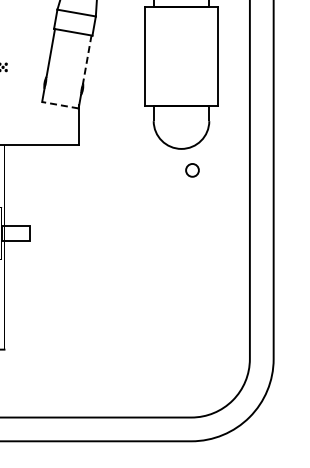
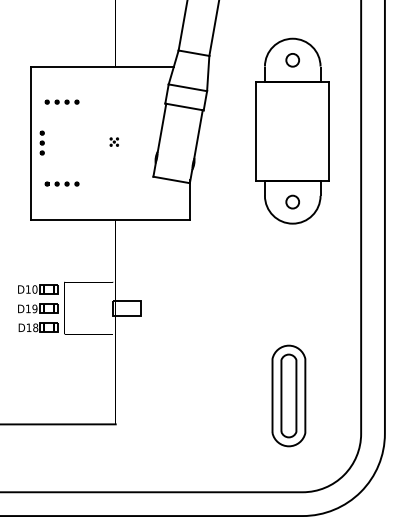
line: (87, 59) -> (198, 134), dashed -> solid
line: (60, 104) -> (171, 179), dashed -> solid
circle: (192, 169) -> (292, 201), moved
part: (177, 320) -> (288, 395), added

